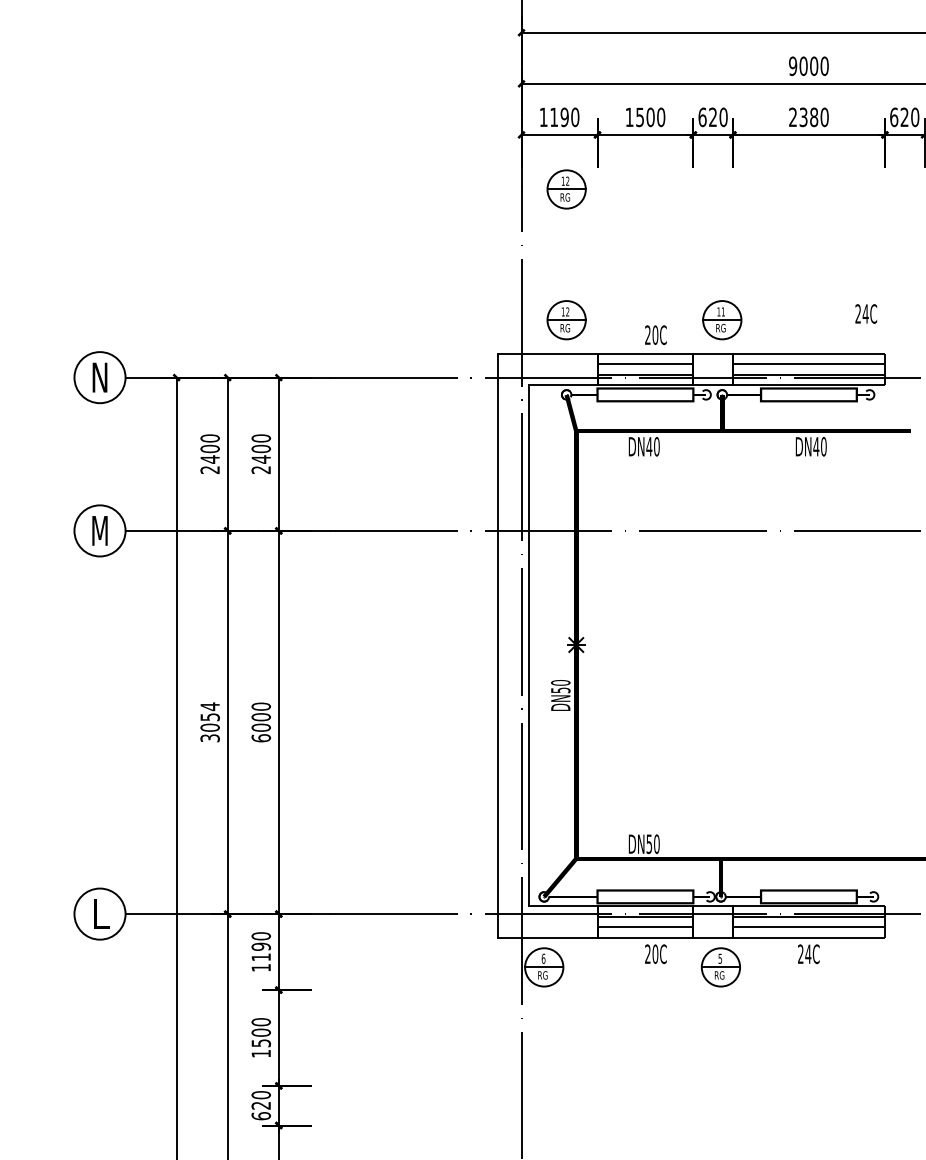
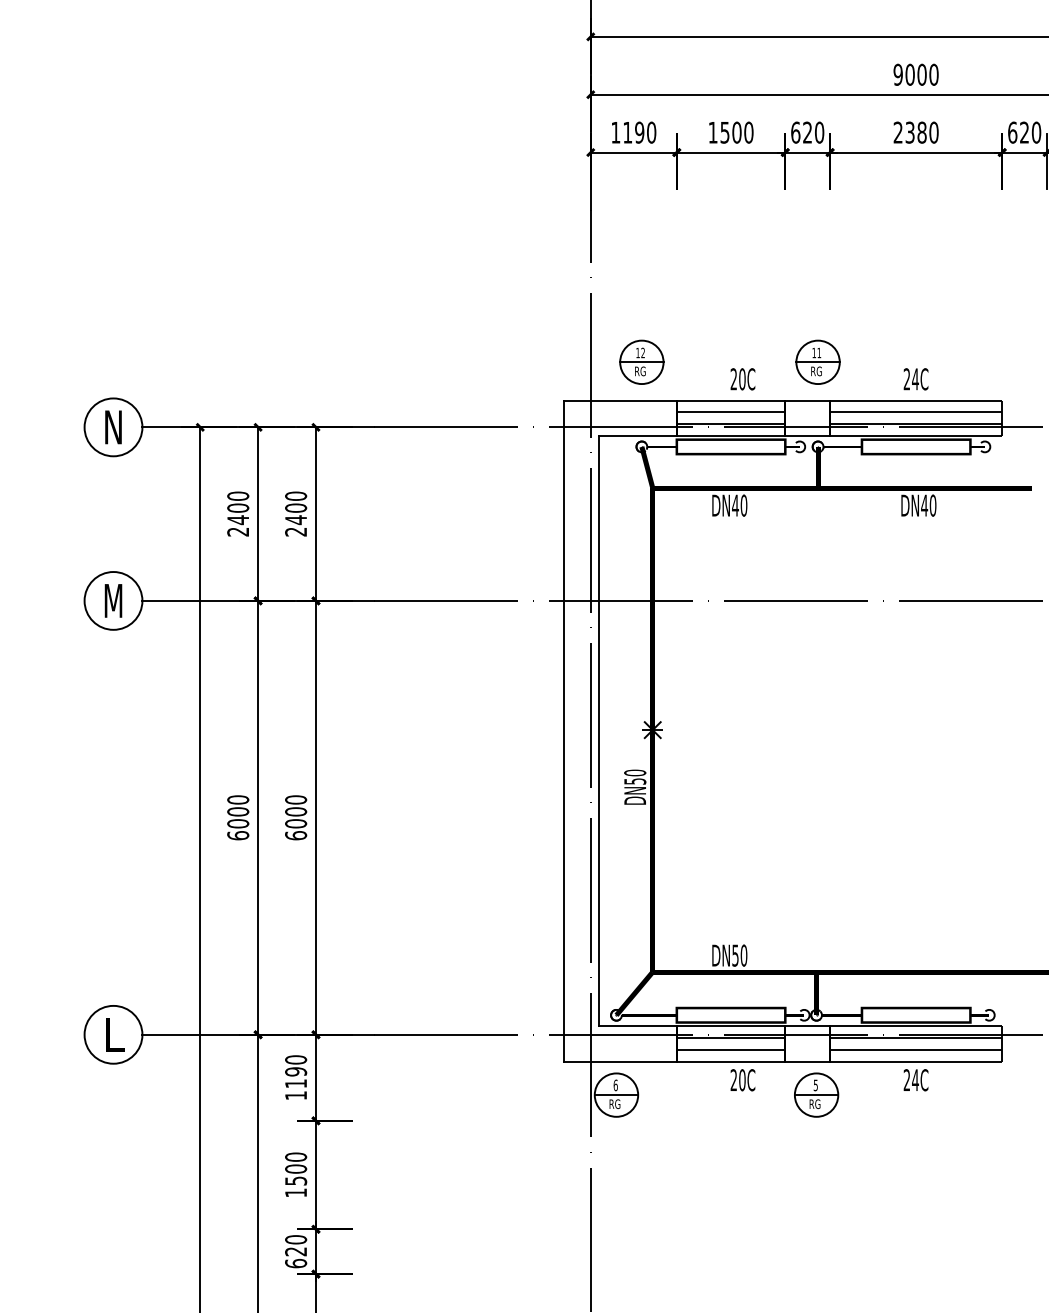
part: (566, 188) -> (641, 213), removed
text: (865, 314) -> (915, 379), moved
text: (210, 722) -> (238, 817), 3054 -> 6000

